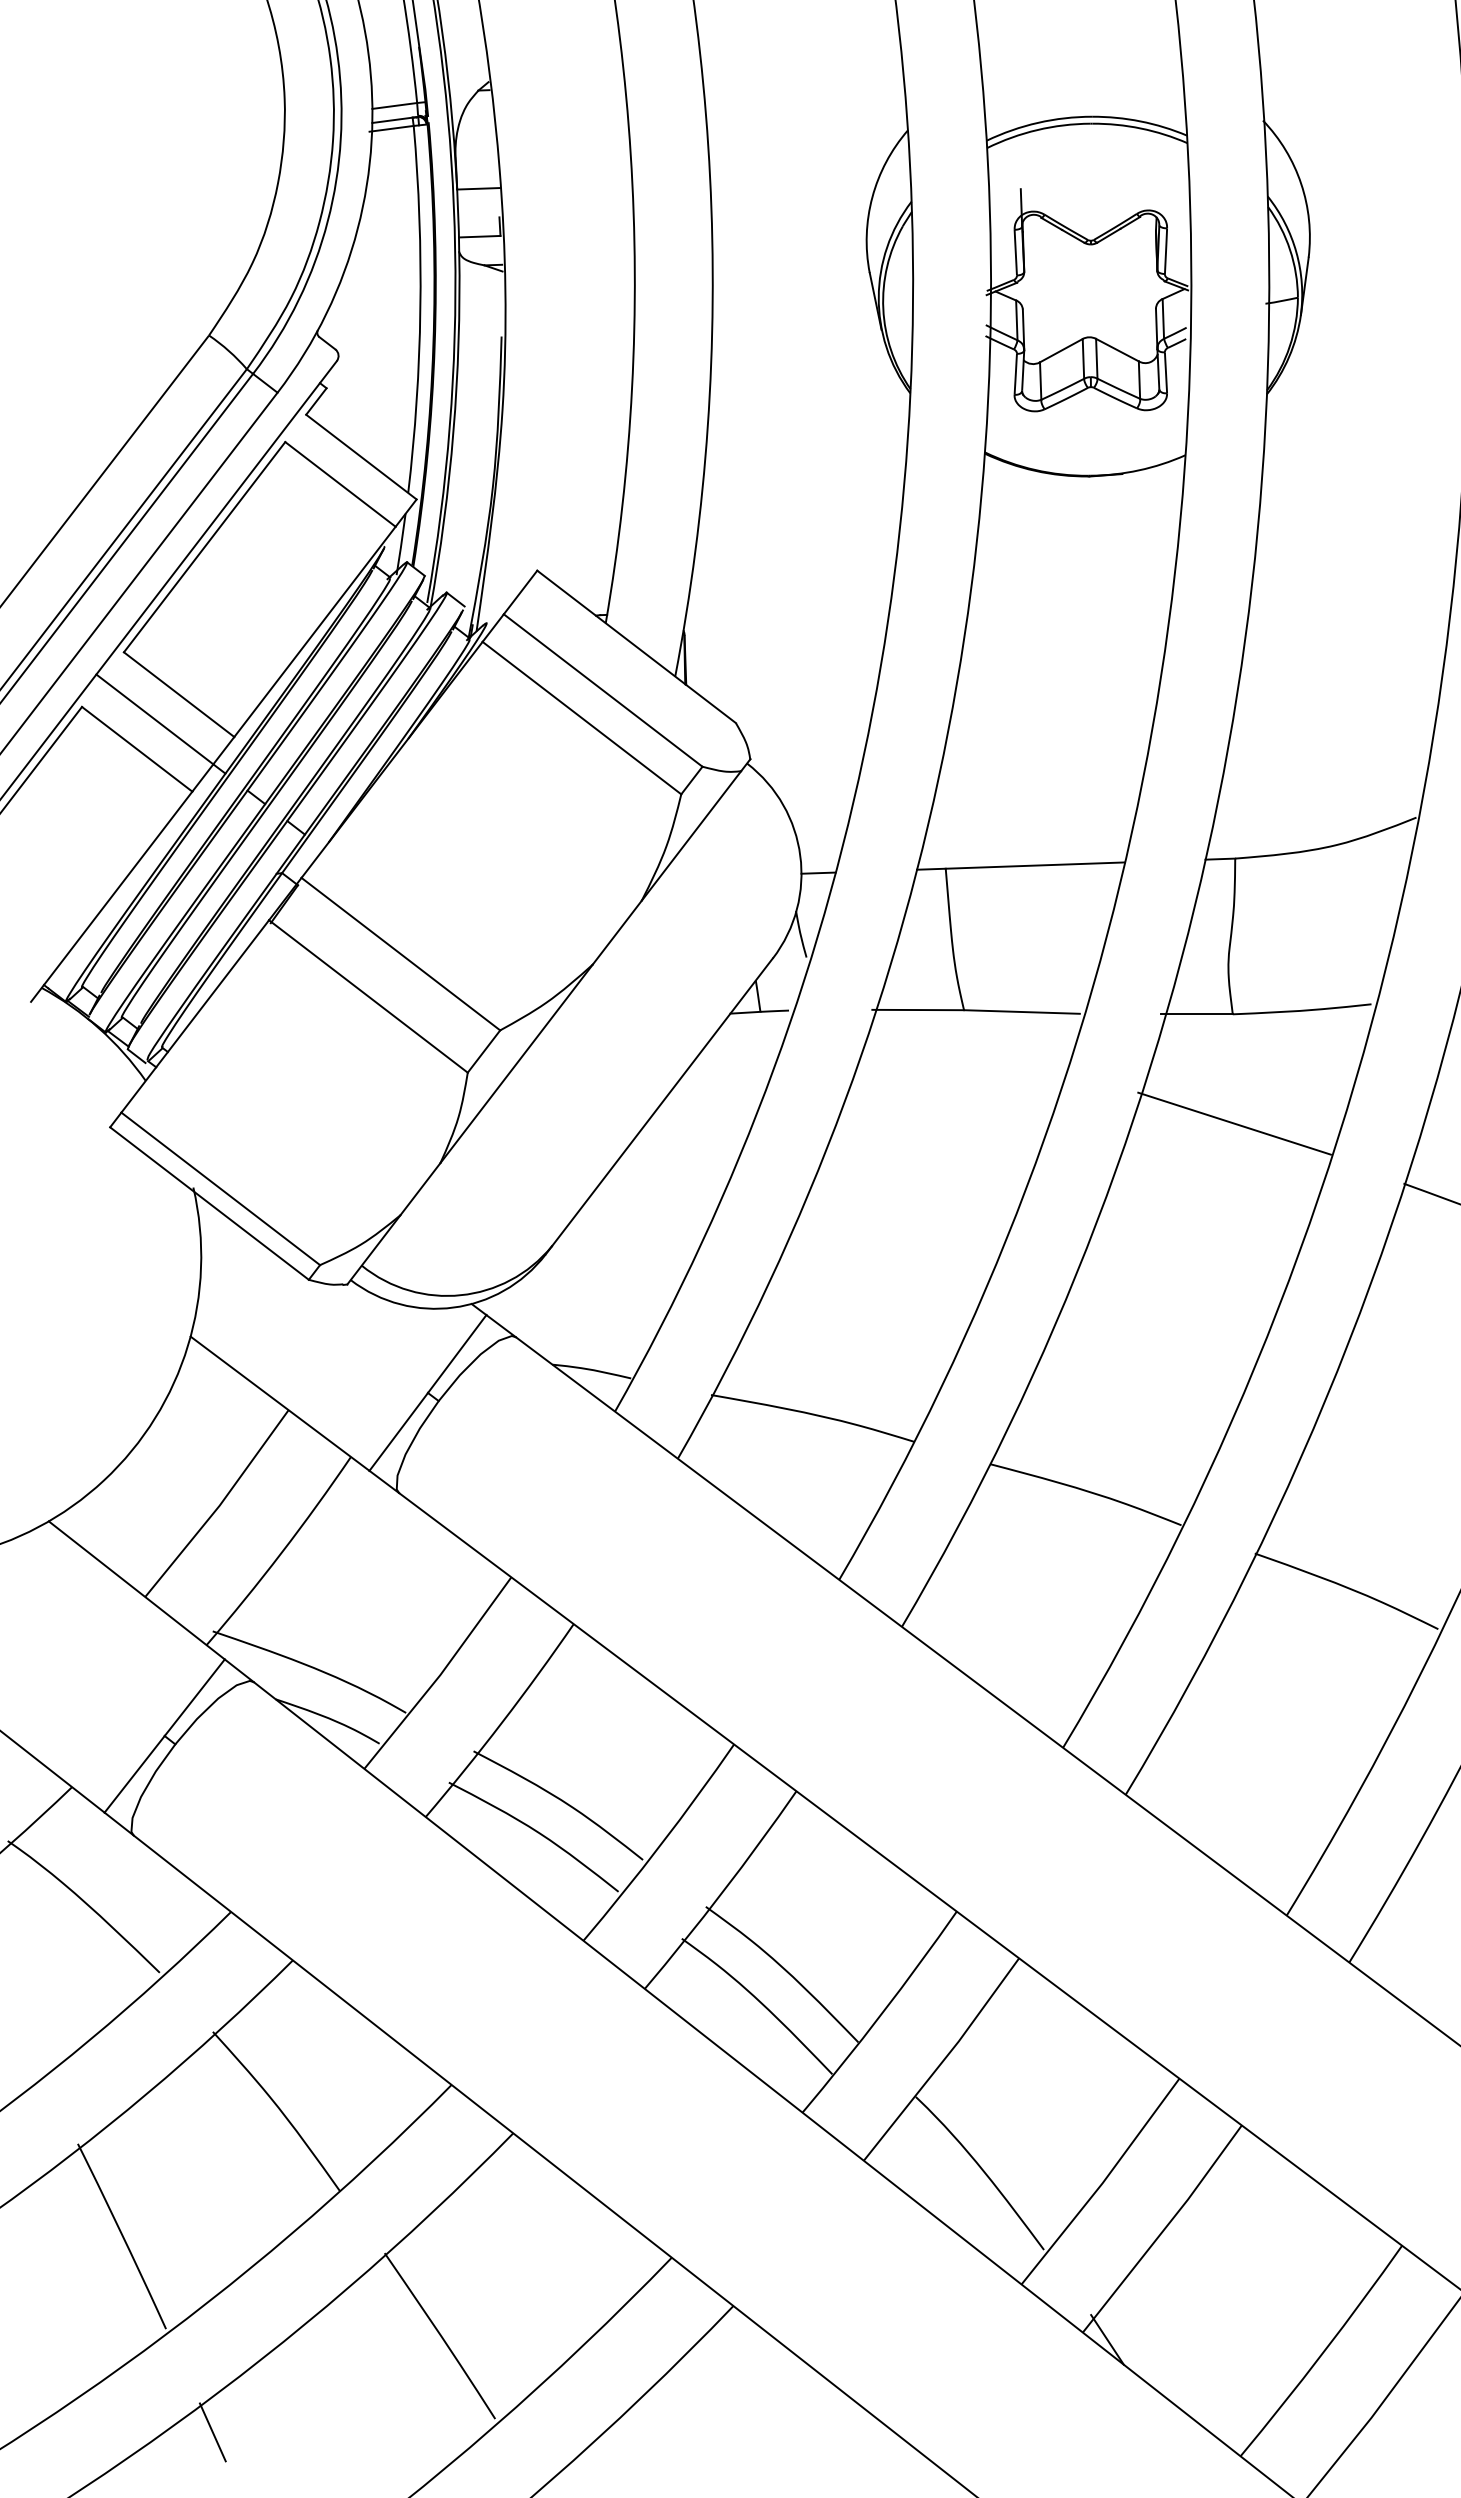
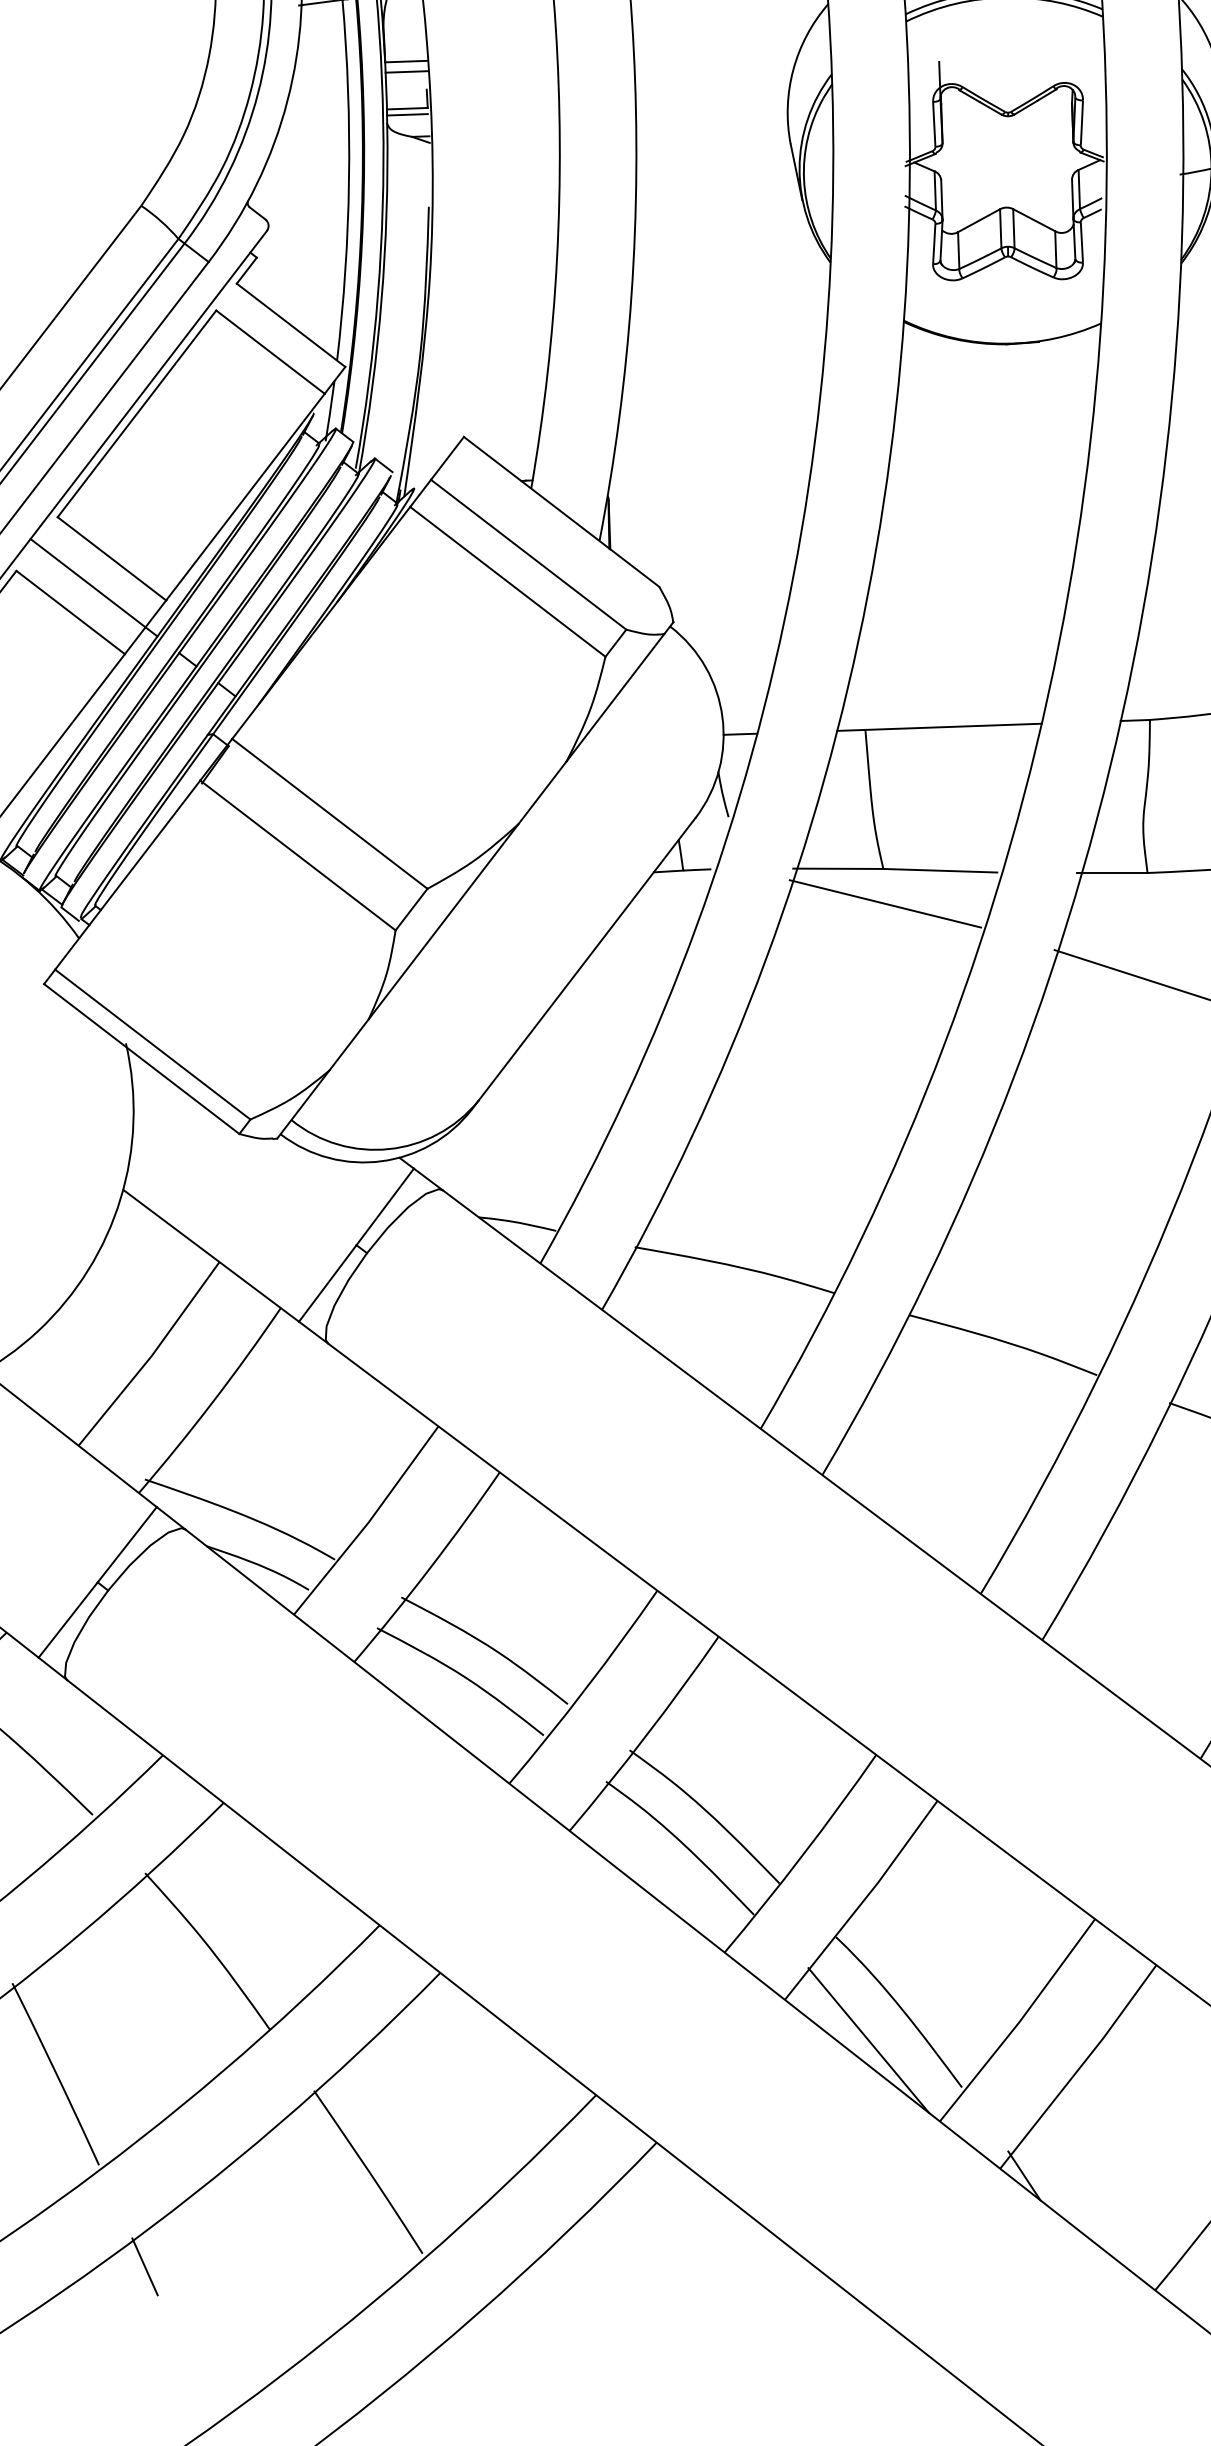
line: (478, 199) -> (406, 72), added
line: (479, 242) -> (407, 114), added
line: (965, 1045) -> (884, 903), added
line: (948, 2201) -> (868, 2039), added

